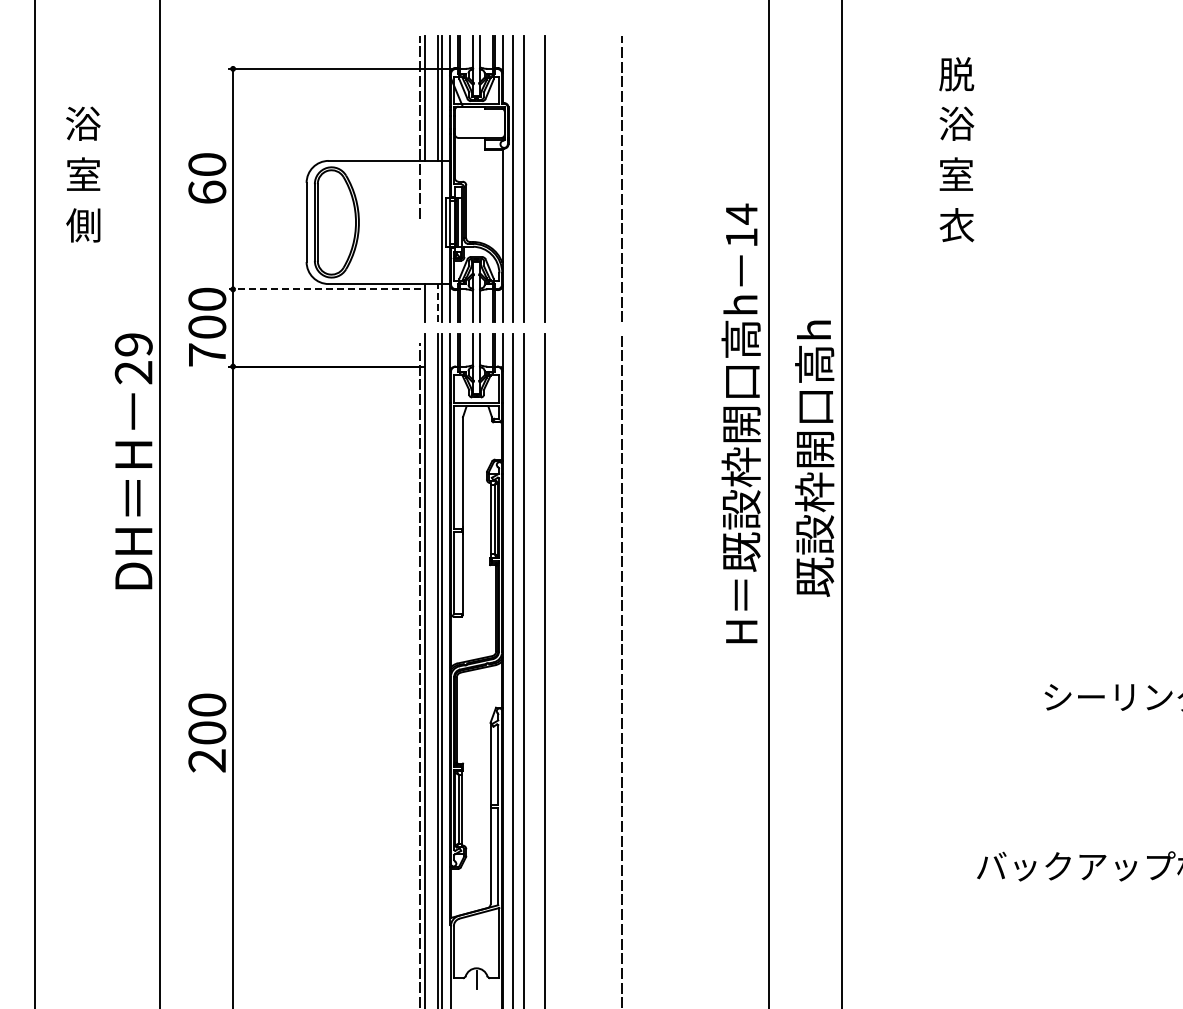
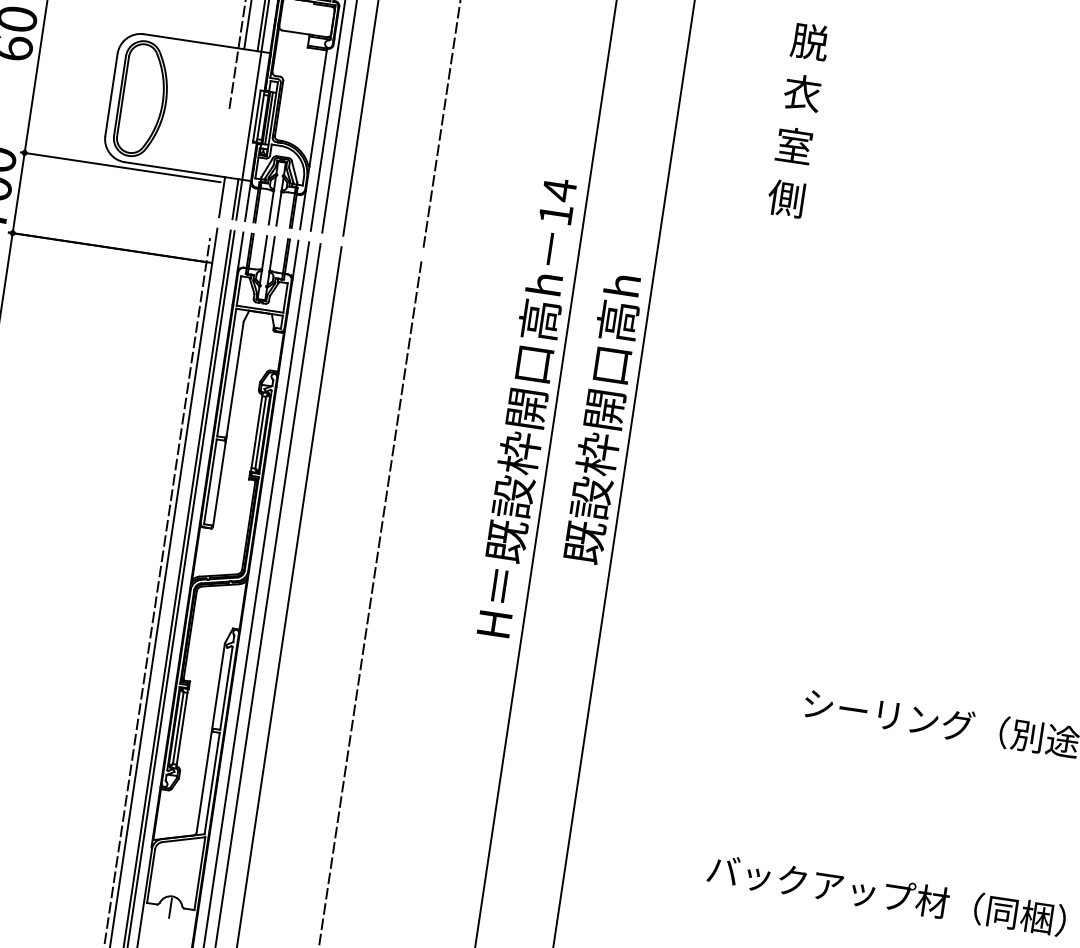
text: (956, 123) -> (802, 92), 浴 -> 衣
text: (956, 225) -> (786, 198), 衣 -> 側
line: (324, 289) -> (119, 167), dashed -> solid
line: (437, 302) -> (235, 198), dashed -> solid
text: (740, 423) -> (525, 407), moved

